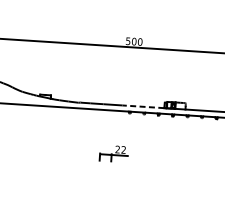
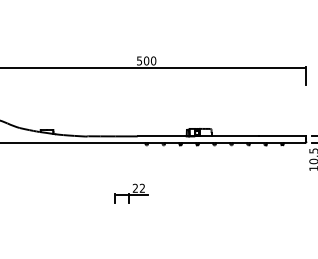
line: (143, 106) -> (162, 136), dashed -> solid

